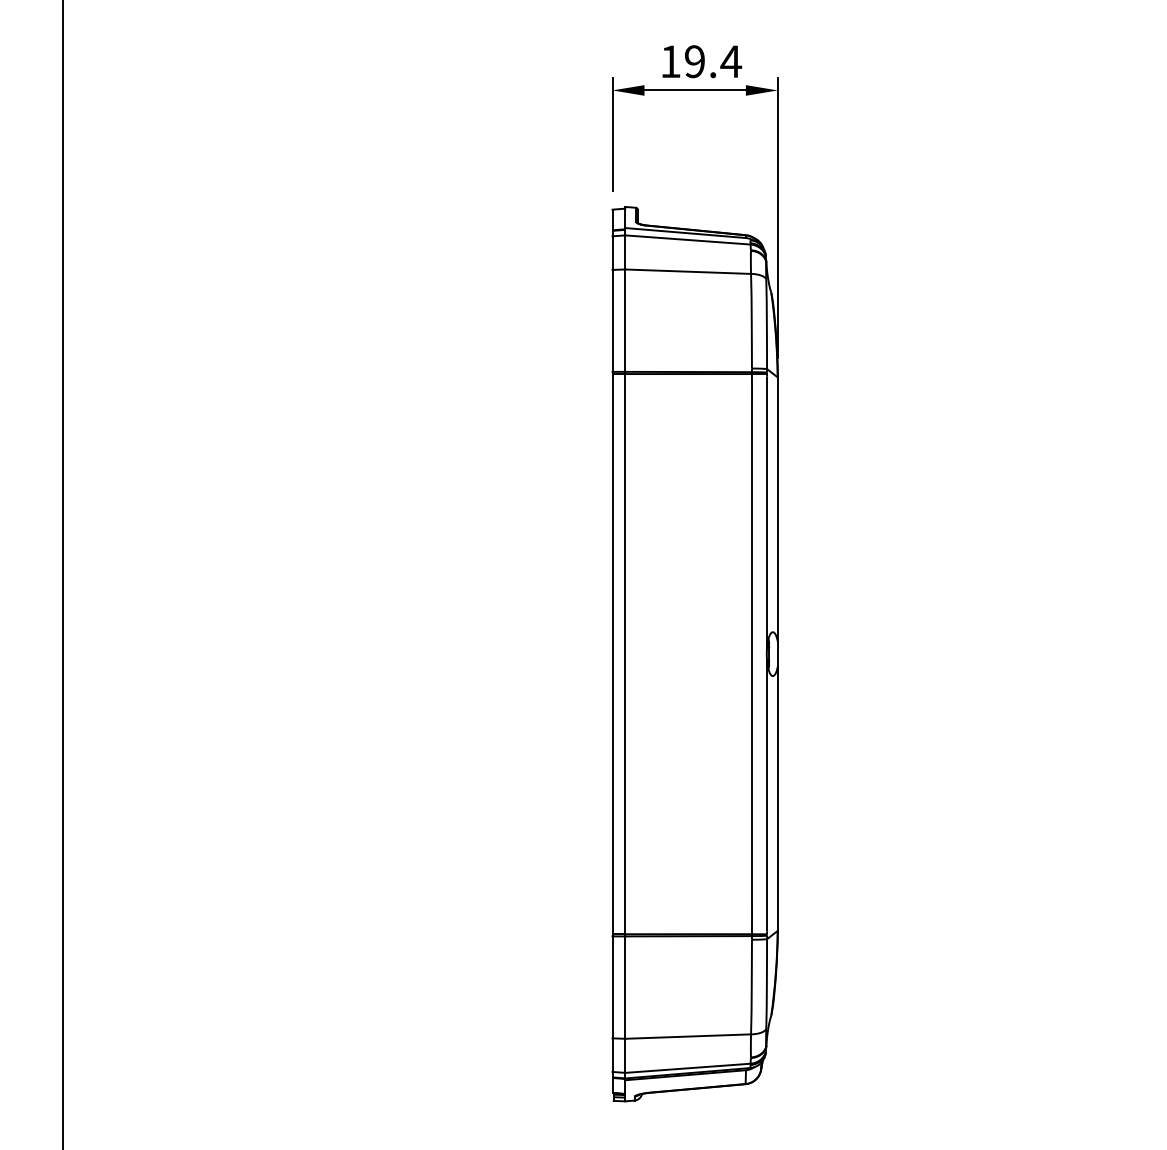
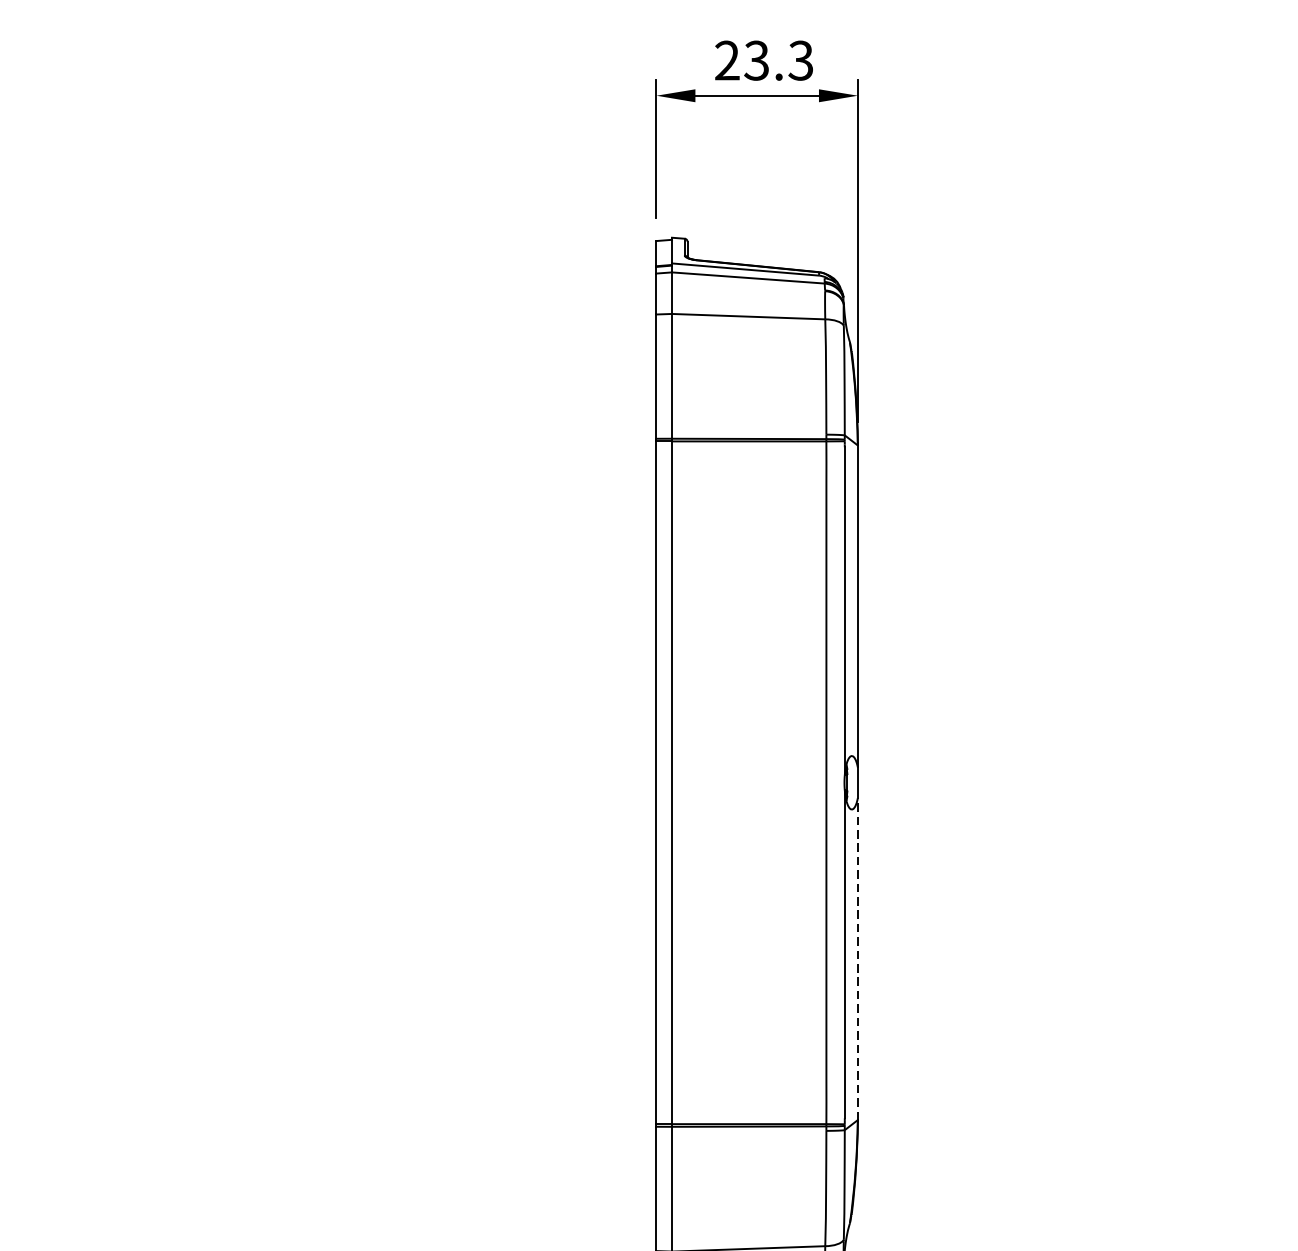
text: (701, 61) -> (764, 60), 19.4 -> 23.3
line: (777, 798) -> (857, 958), solid -> dashed

